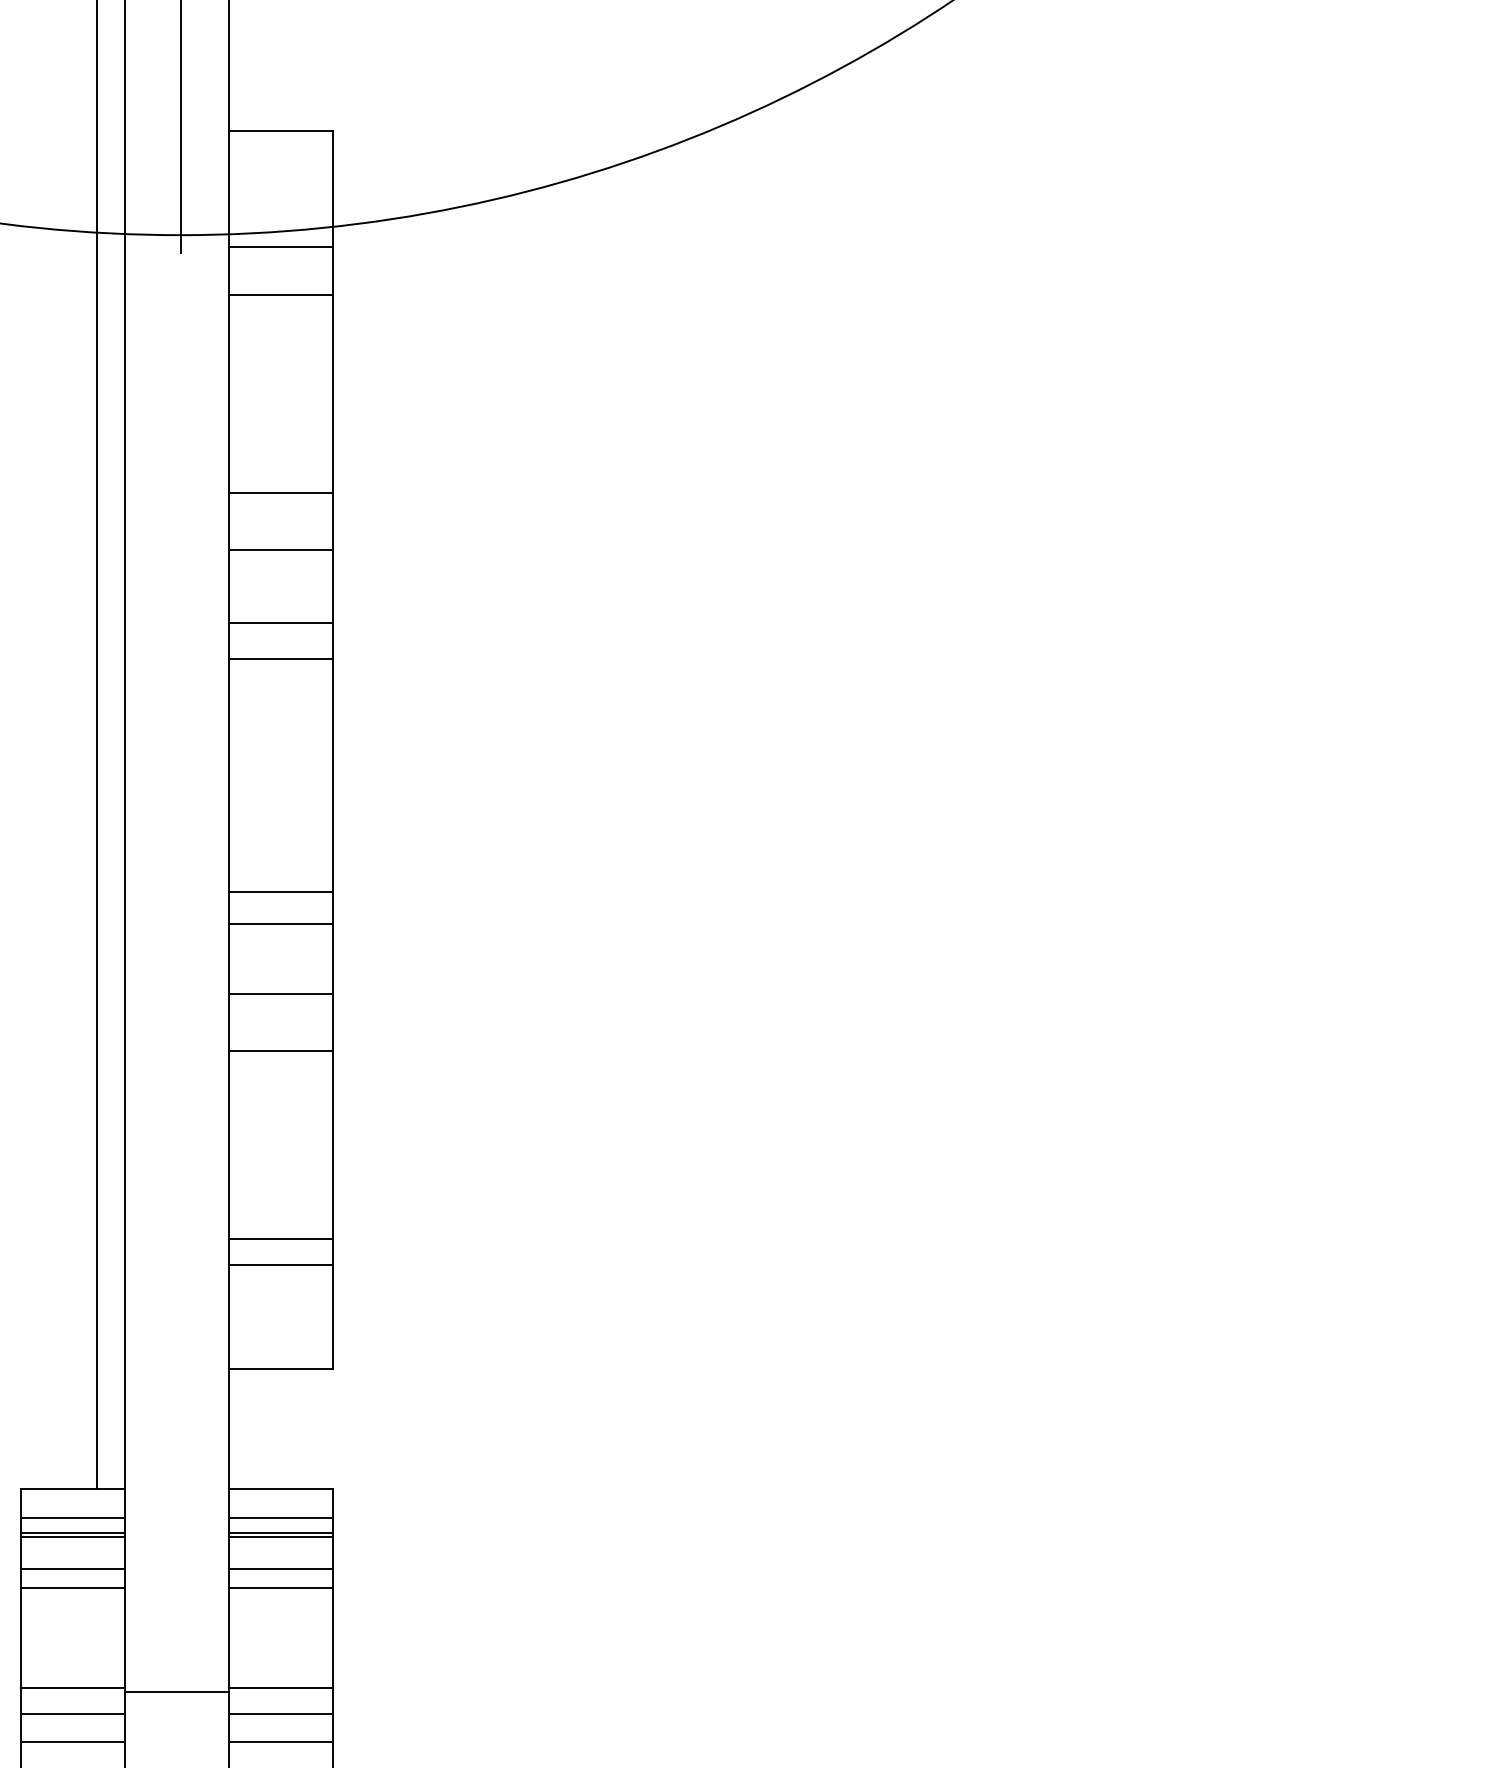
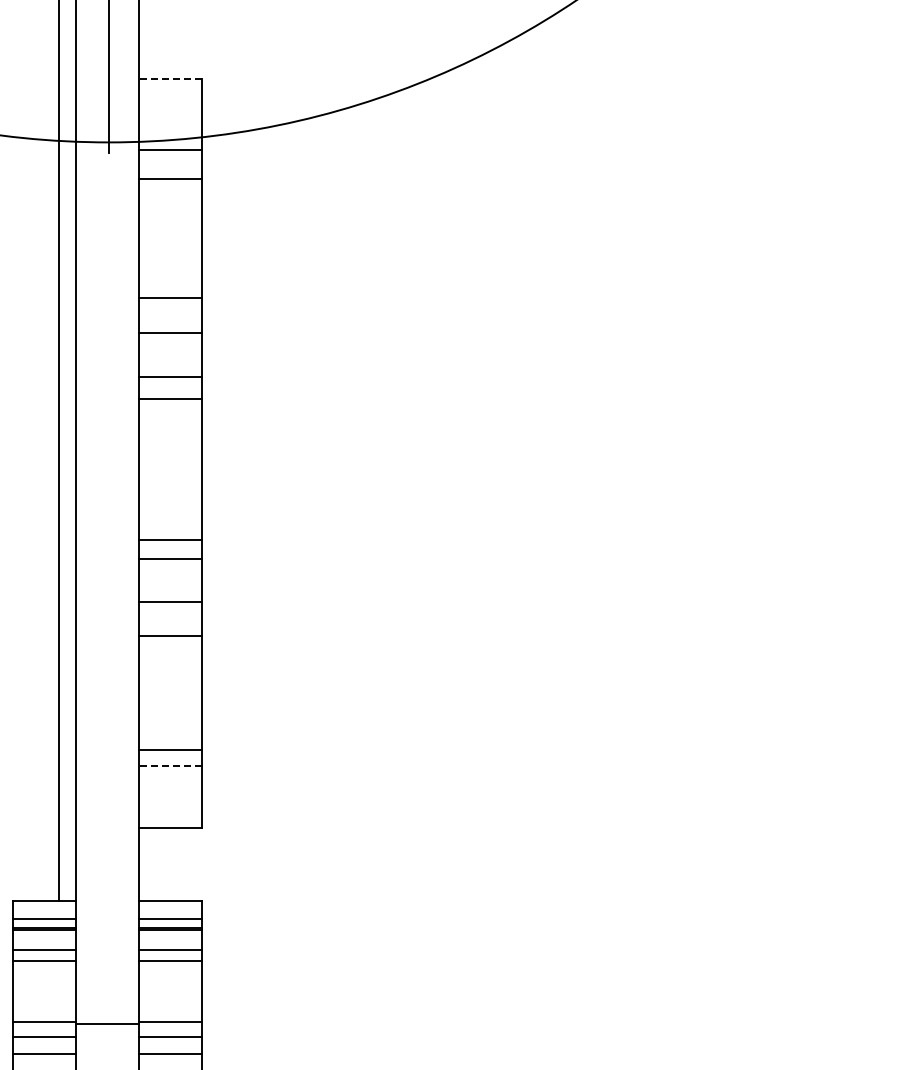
line: (280, 131) -> (169, 79), solid -> dashed
line: (280, 1264) -> (169, 765), solid -> dashed

